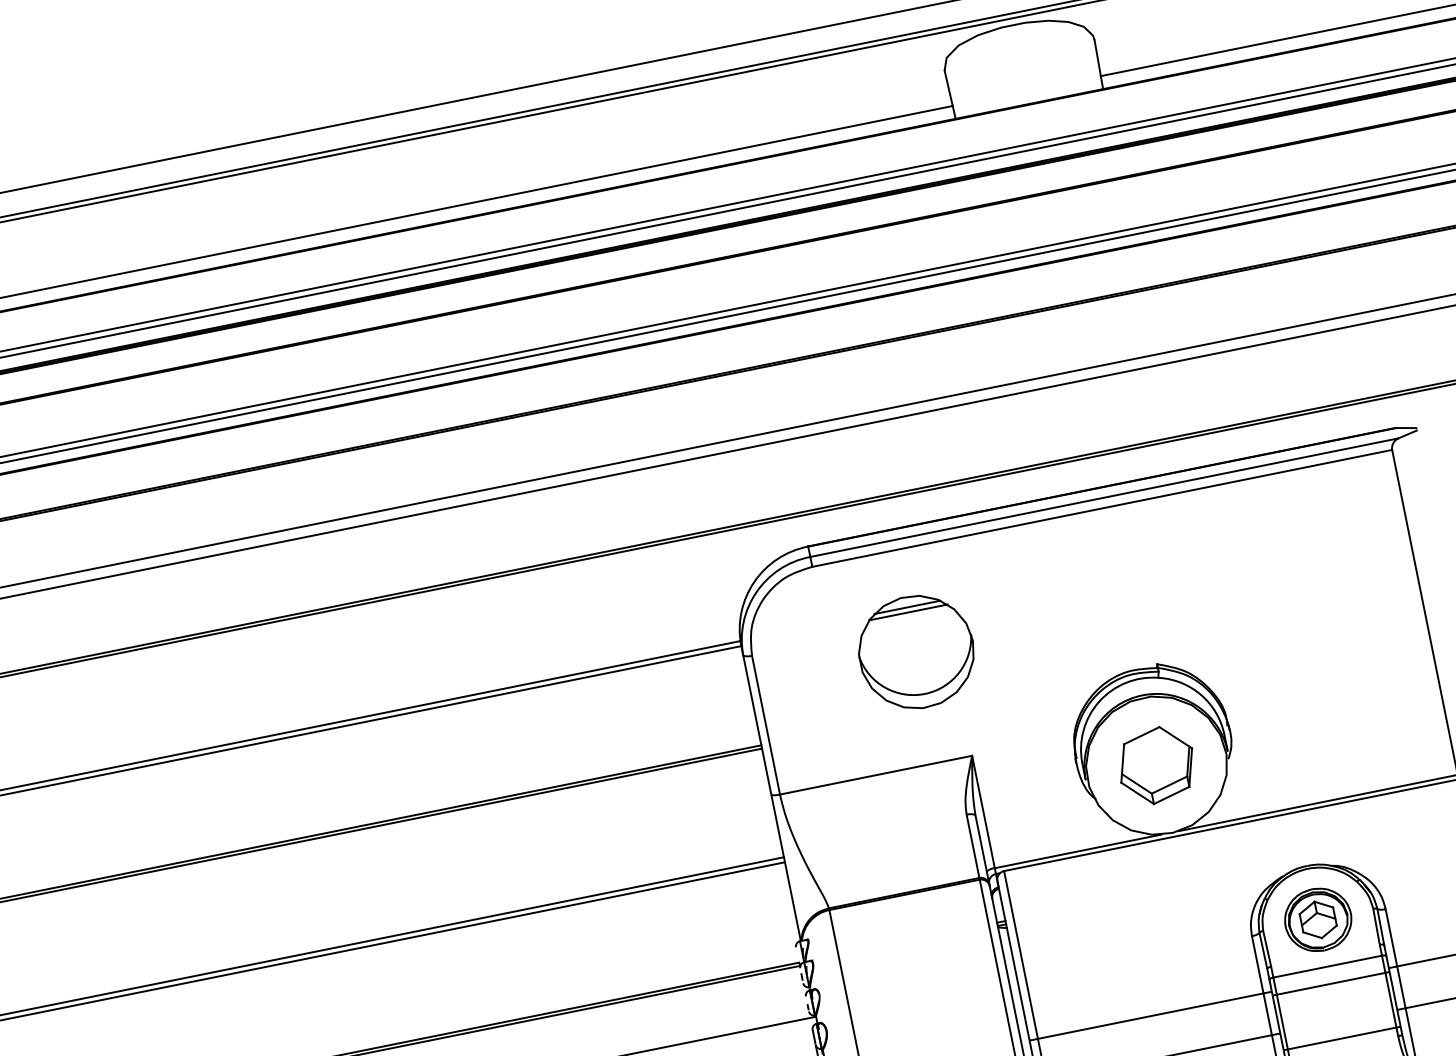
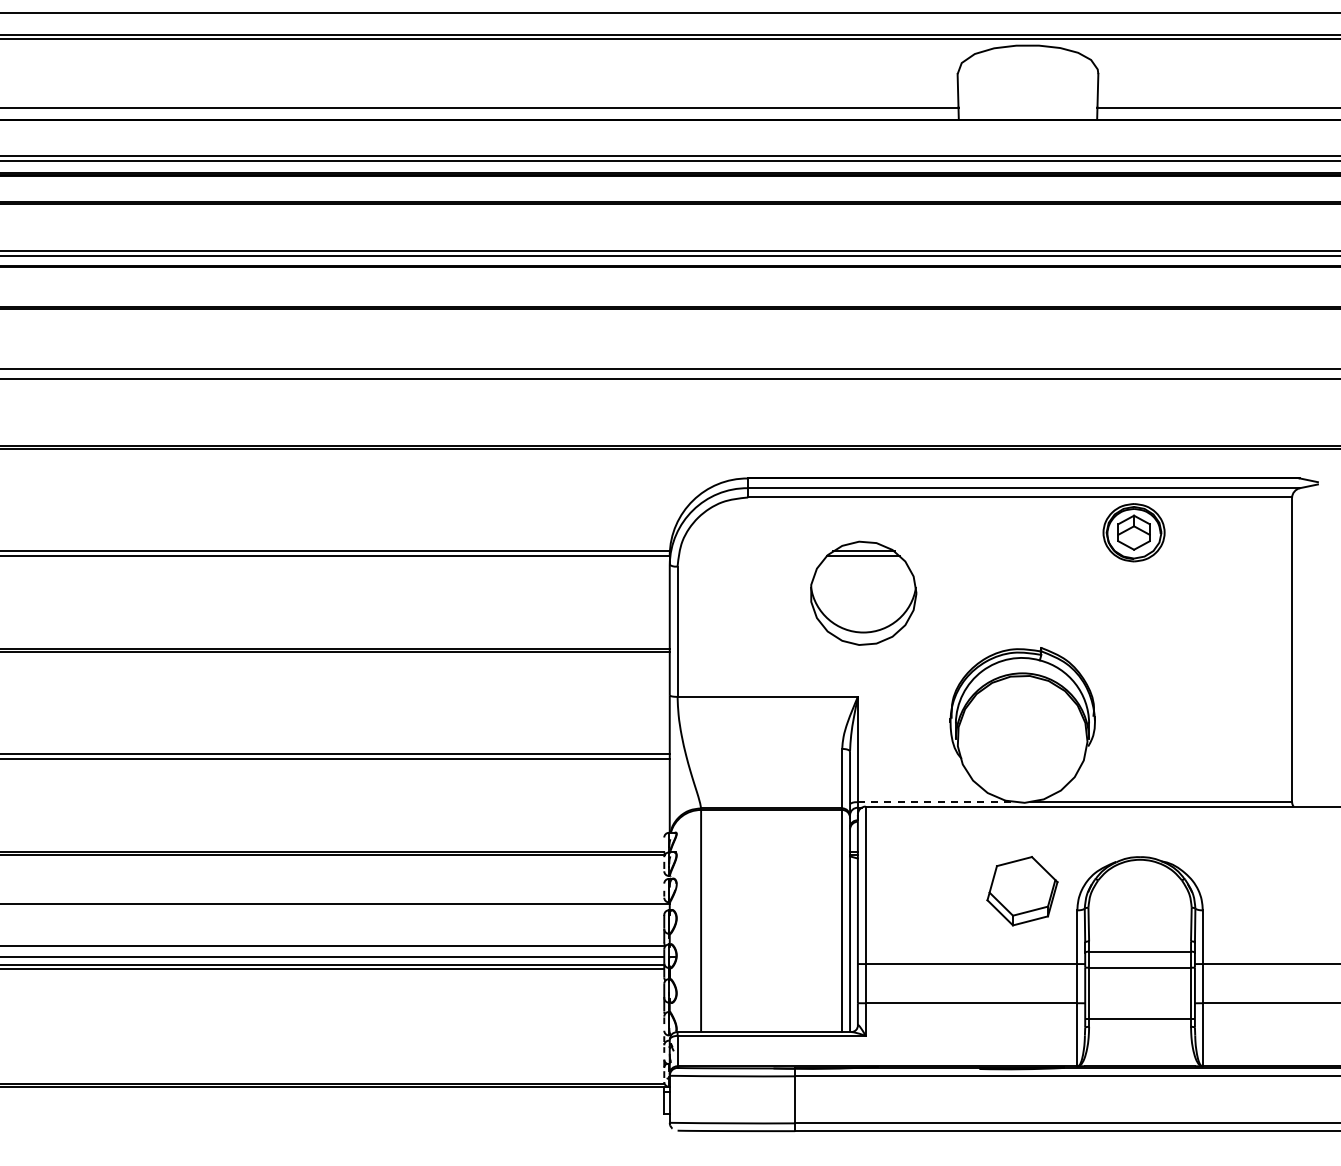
part: (916, 651) -> (863, 592), moved
part: (1156, 765) -> (1022, 891), moved
line: (1078, 851) -> (936, 802), solid -> dashed
part: (1317, 919) -> (1133, 532), moved

